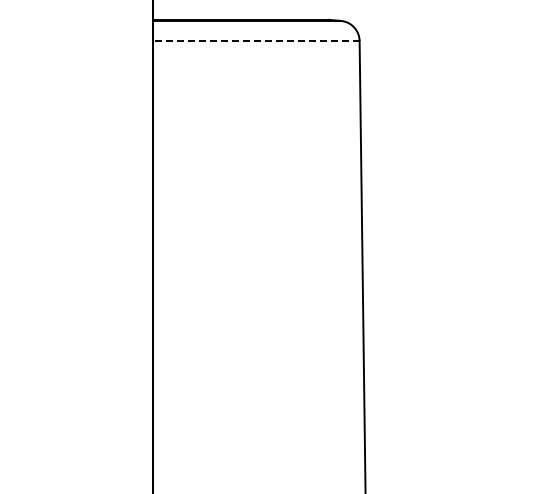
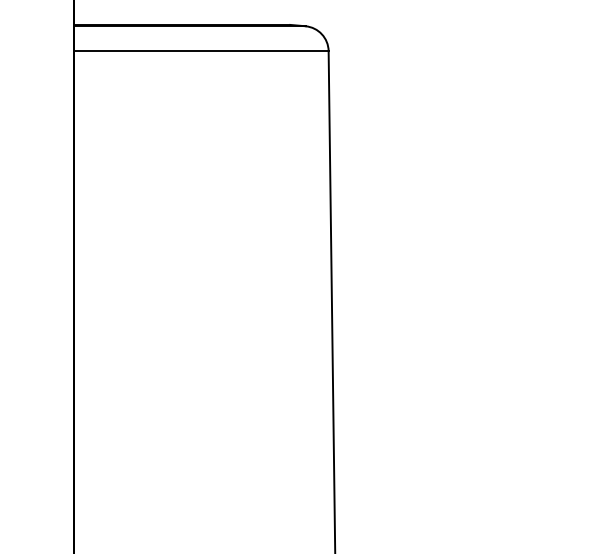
line: (255, 41) -> (200, 51), dashed -> solid

